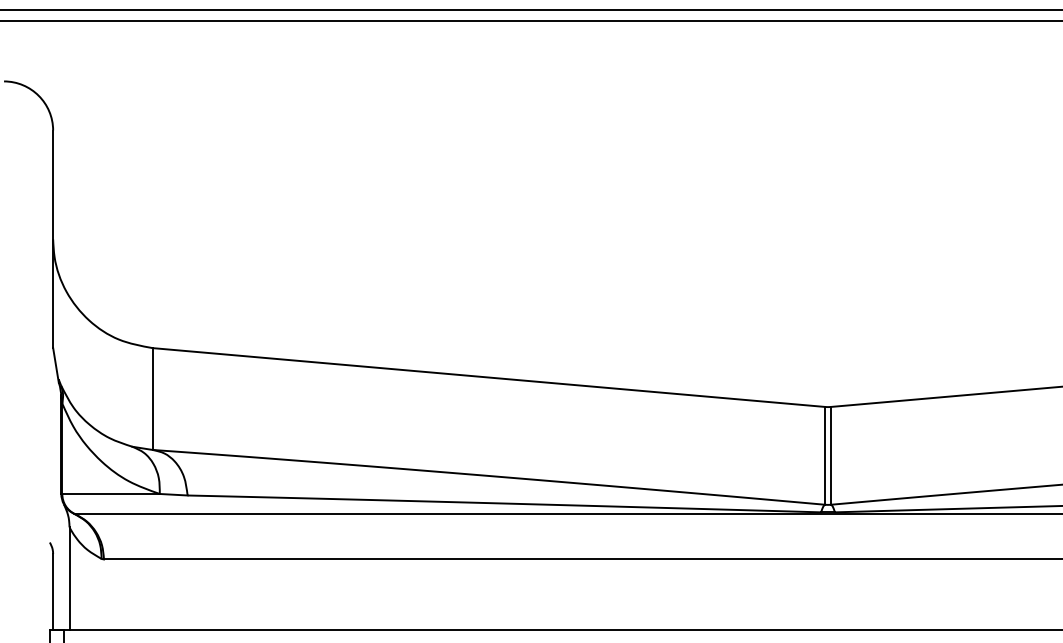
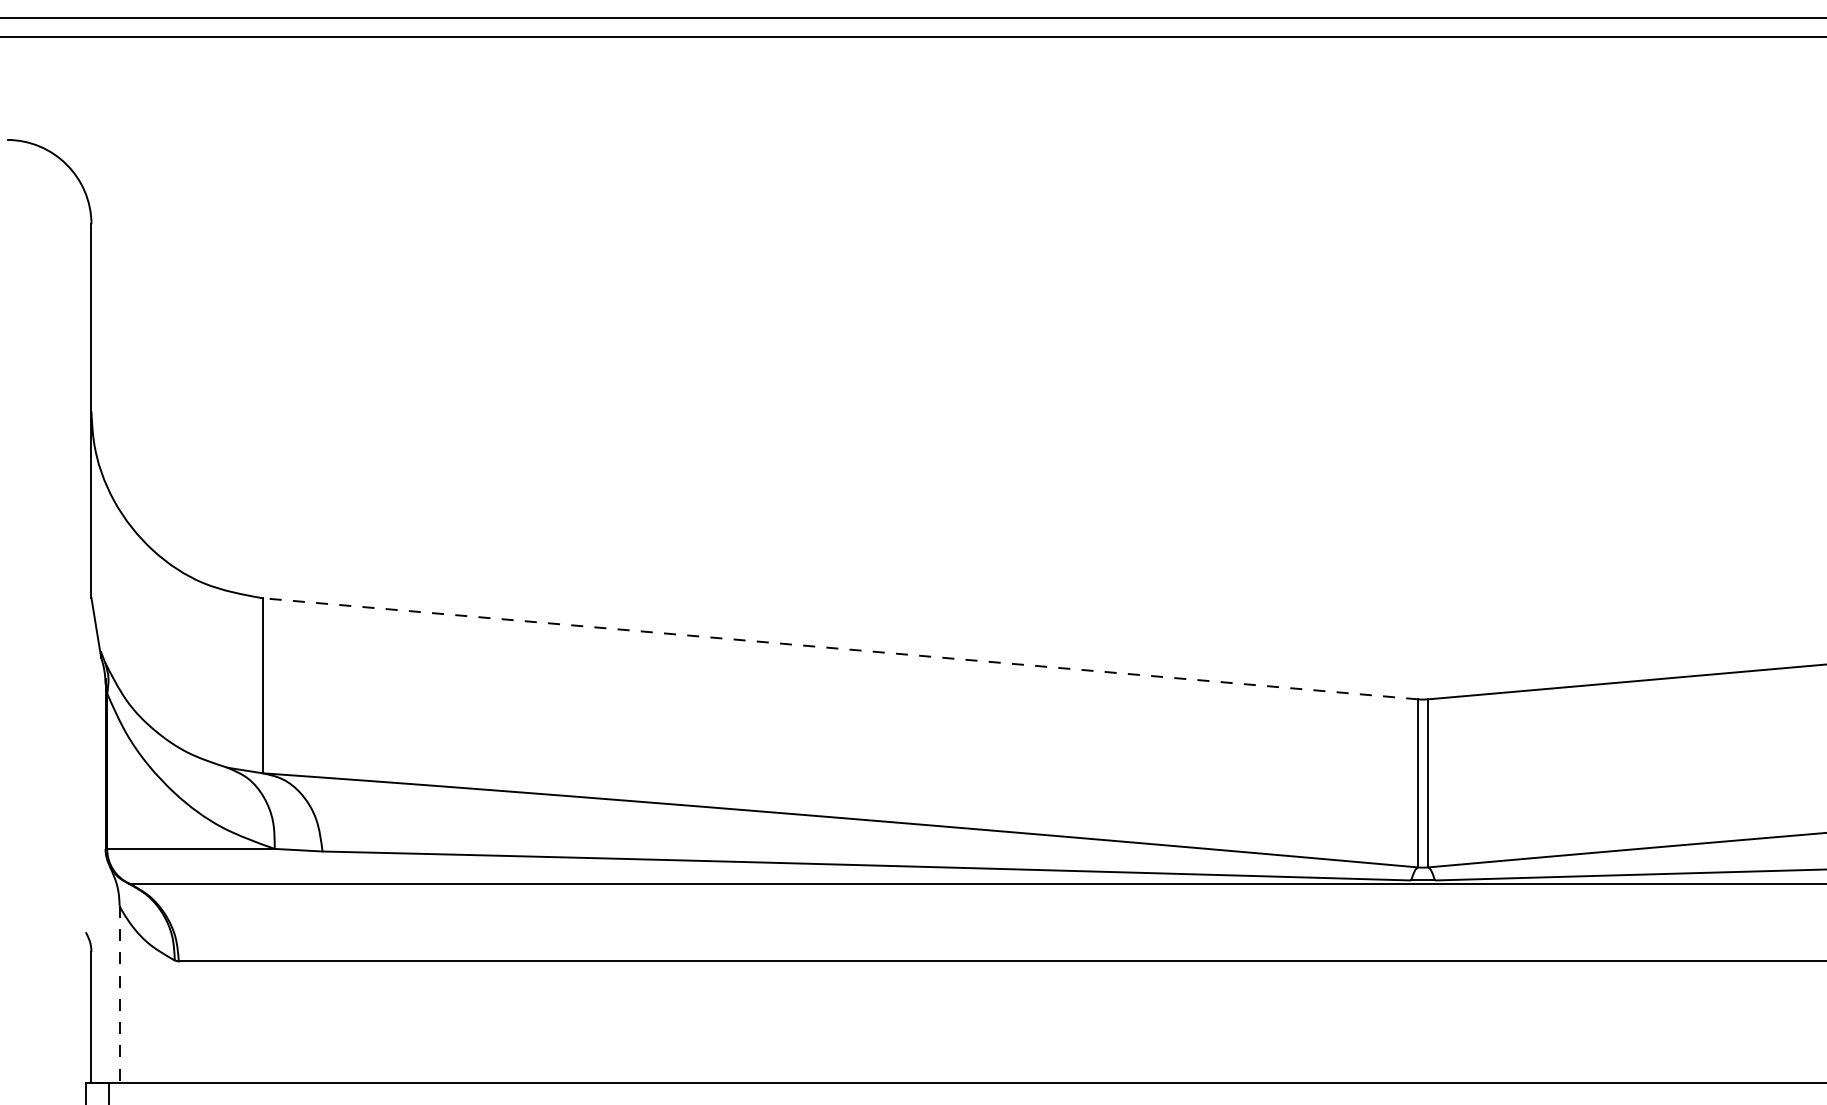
line: (488, 377) -> (839, 648), solid -> dashed
line: (69, 578) -> (119, 994), solid -> dashed

